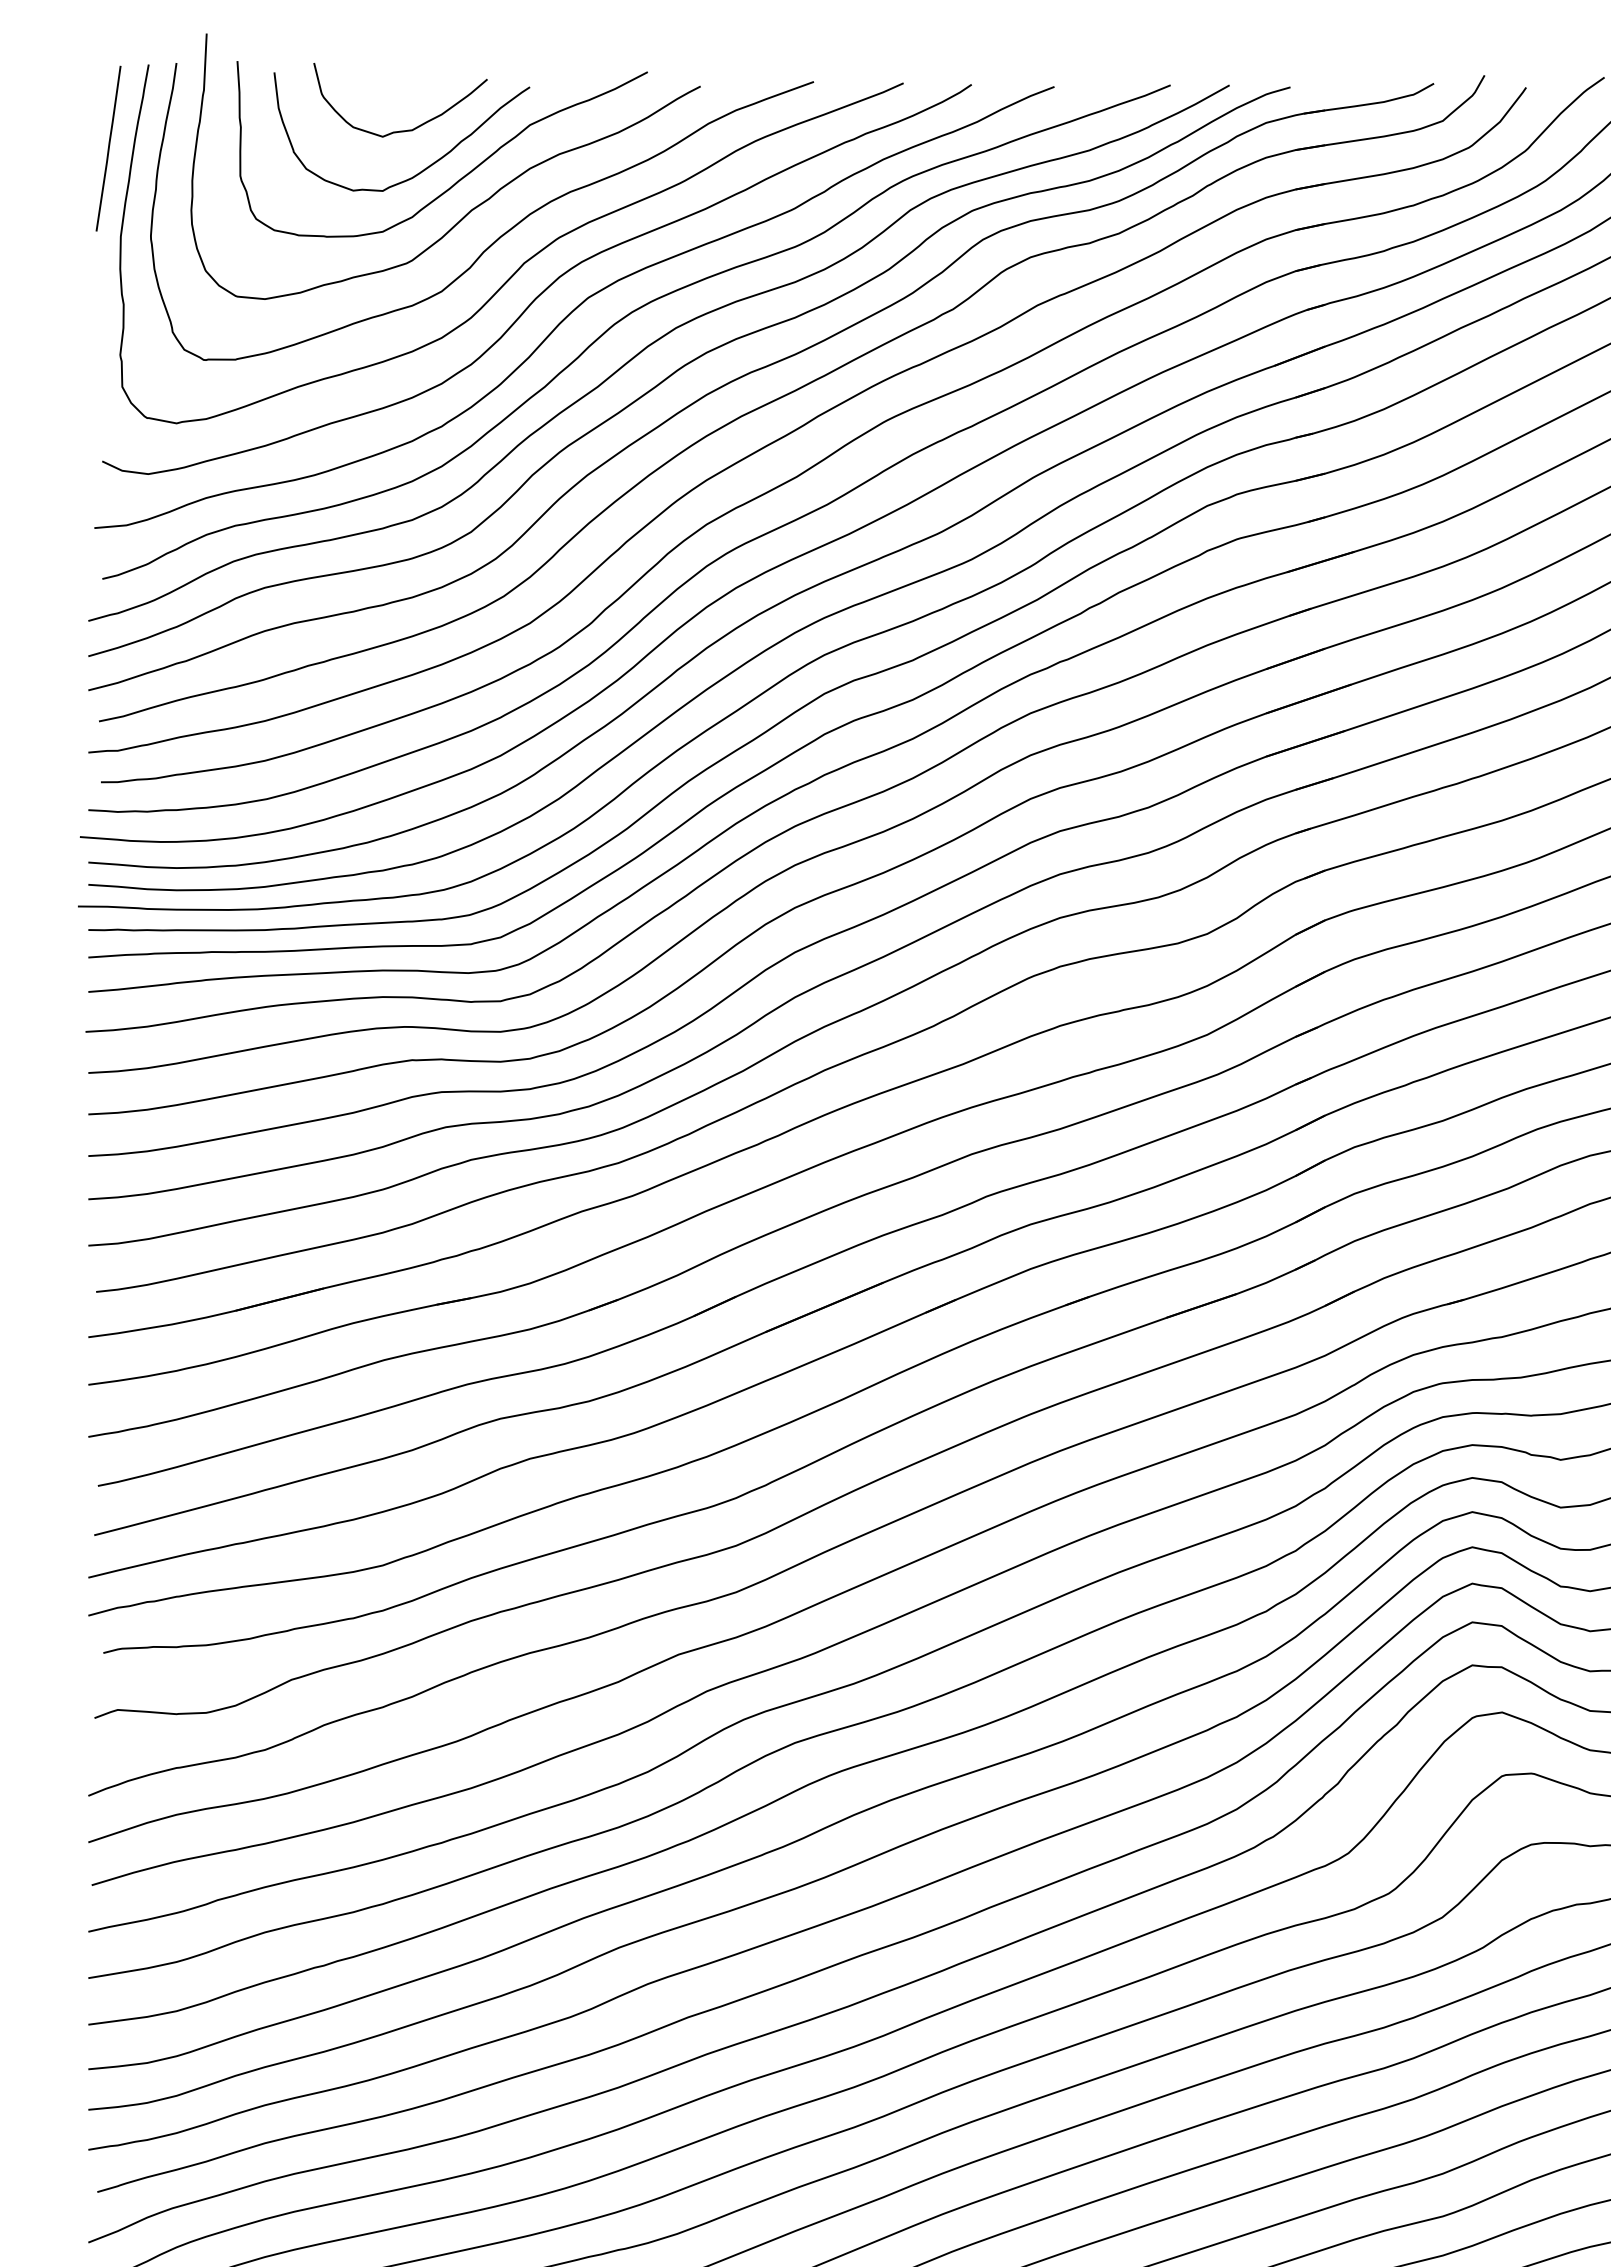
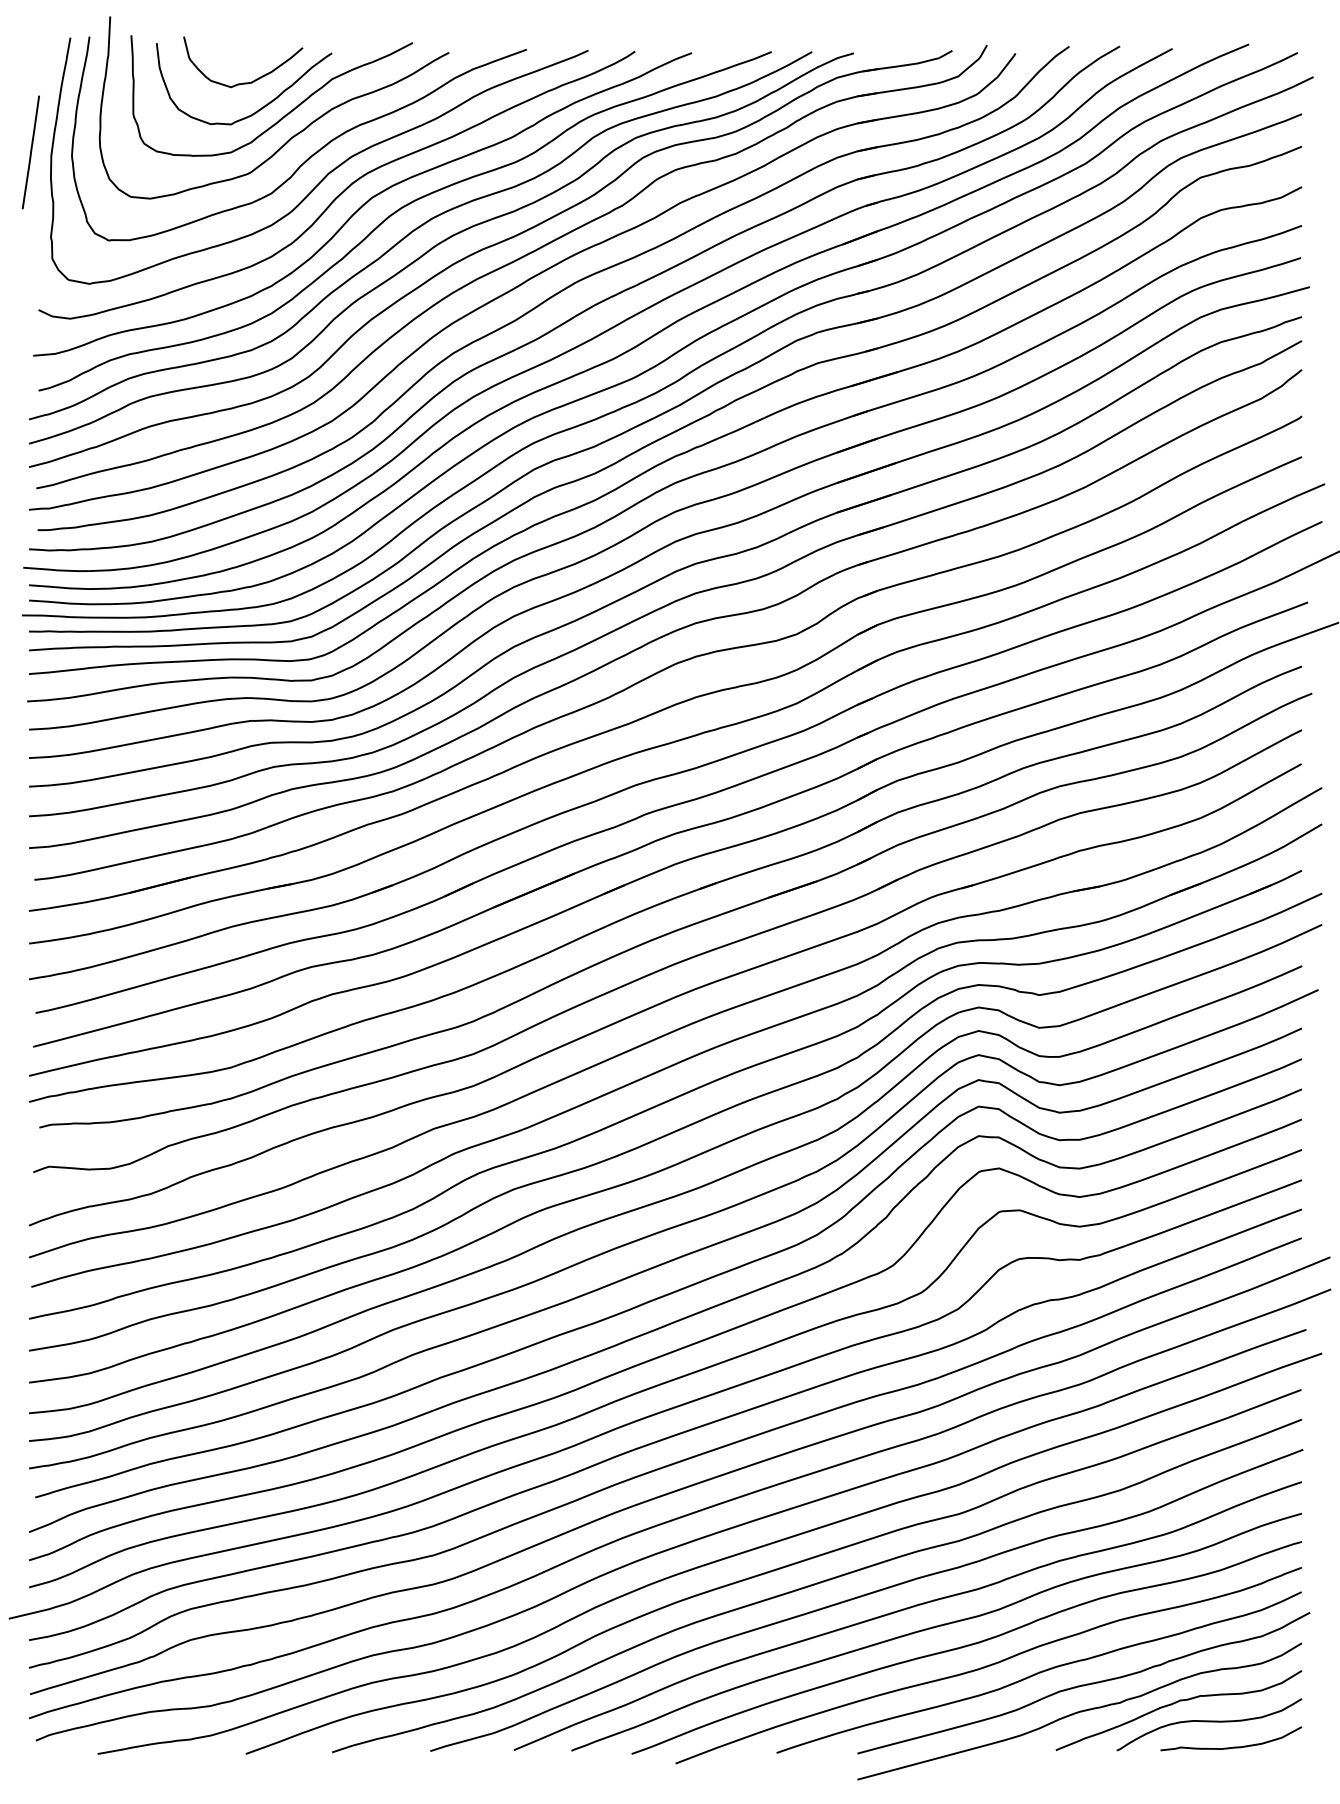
line: (107, 148) -> (30, 152), moved

